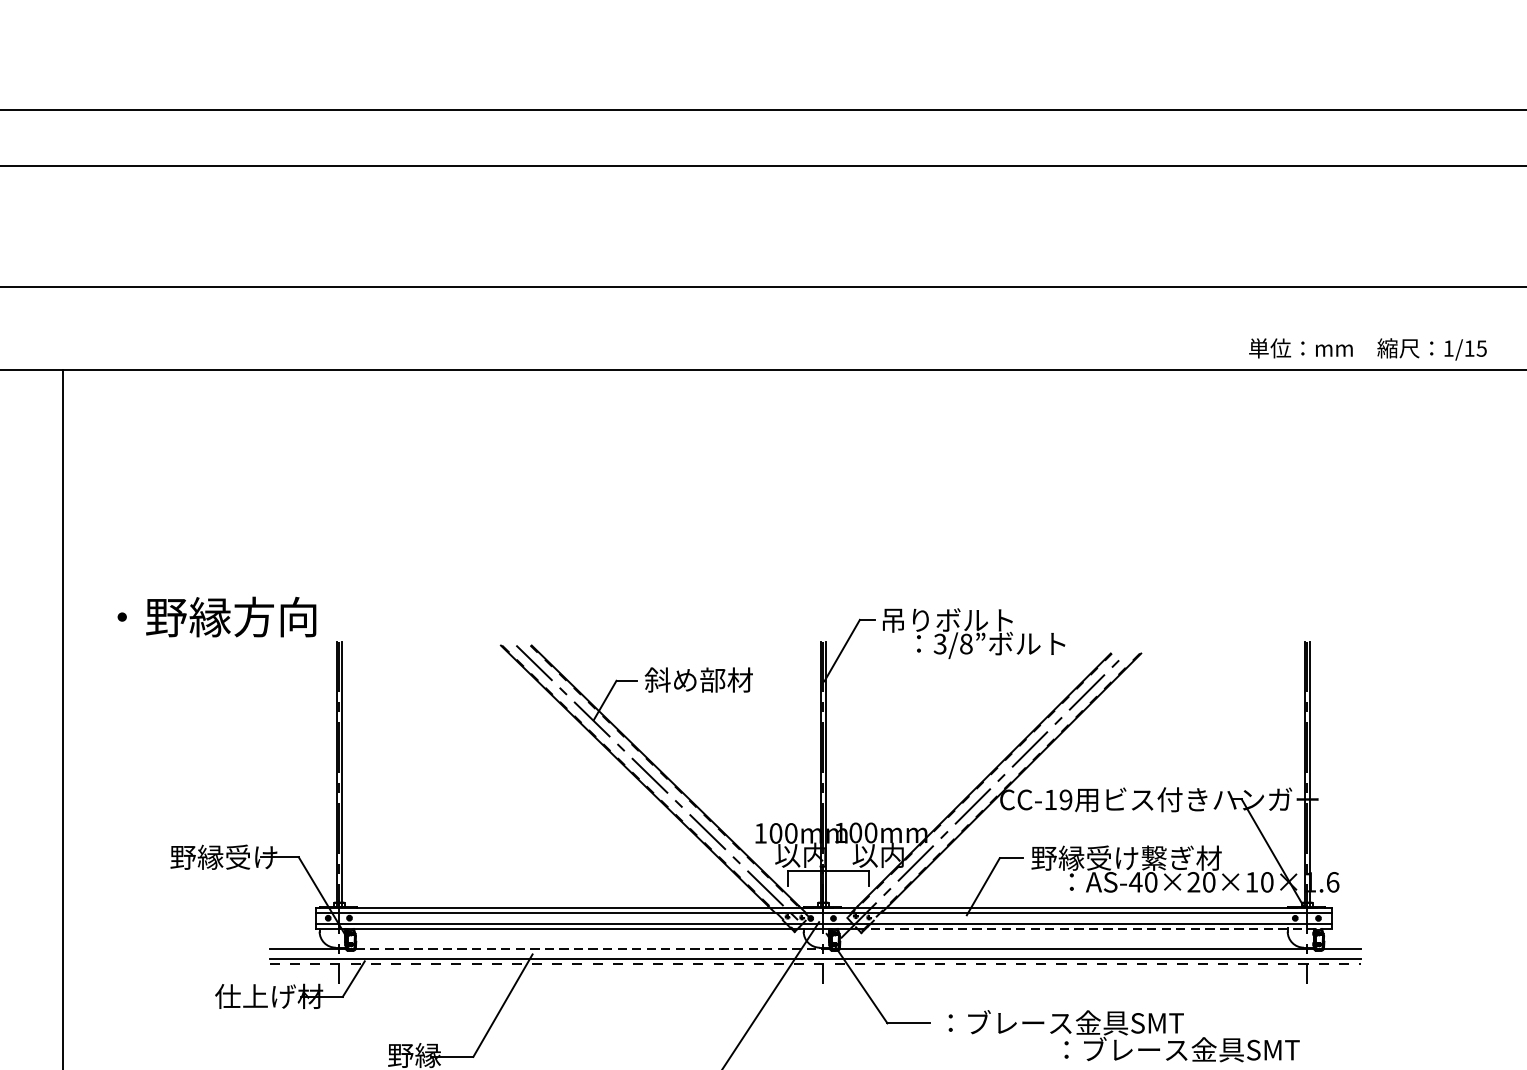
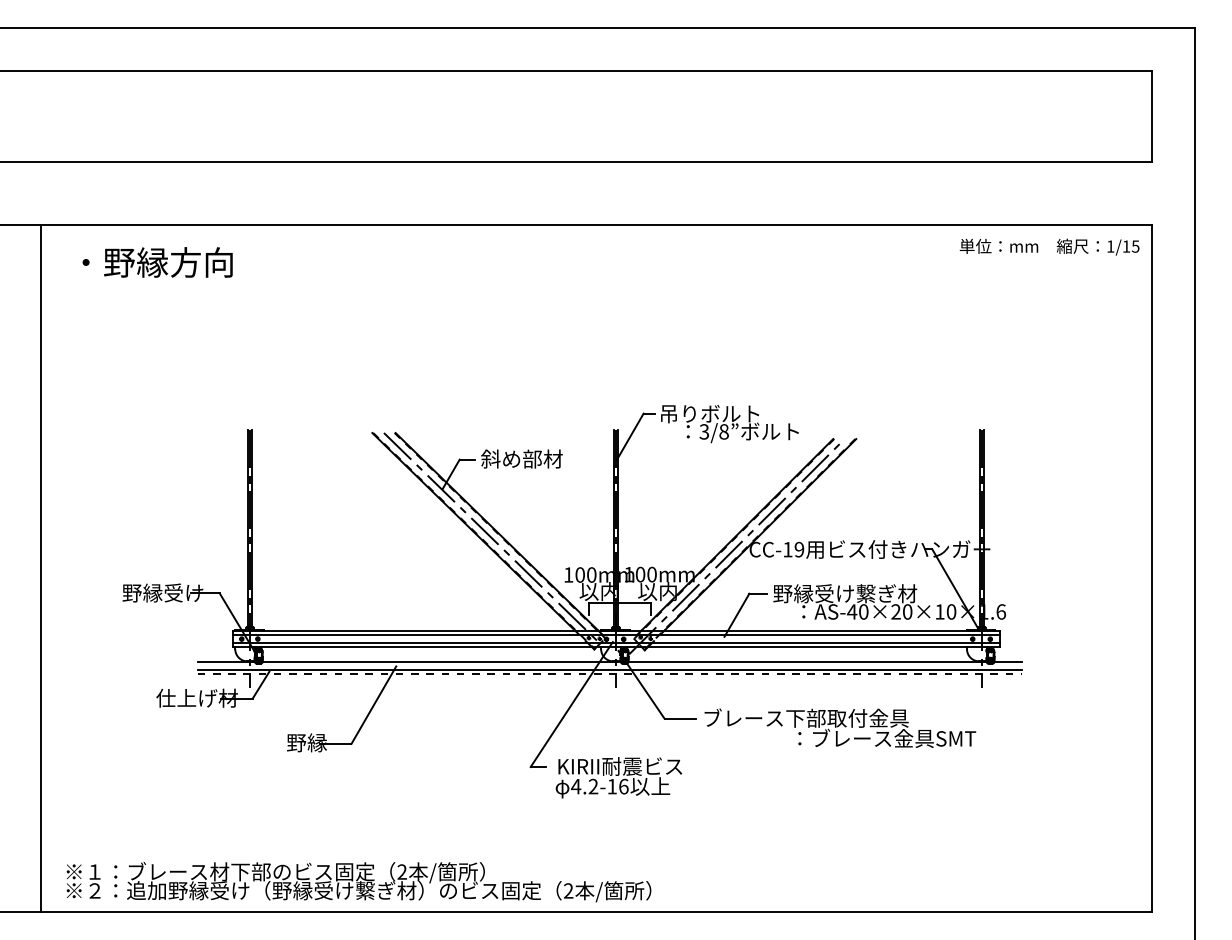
text: (1367, 348) -> (1049, 246), moved
text: (216, 617) -> (157, 262), moved
line: (1093, 929) -> (820, 647), dashed -> solid
line: (593, 949) -> (442, 662), dashed -> solid
text: (1075, 1021) -> (806, 717), ：ブレース金具SMT -> ブレース下部取付金具

